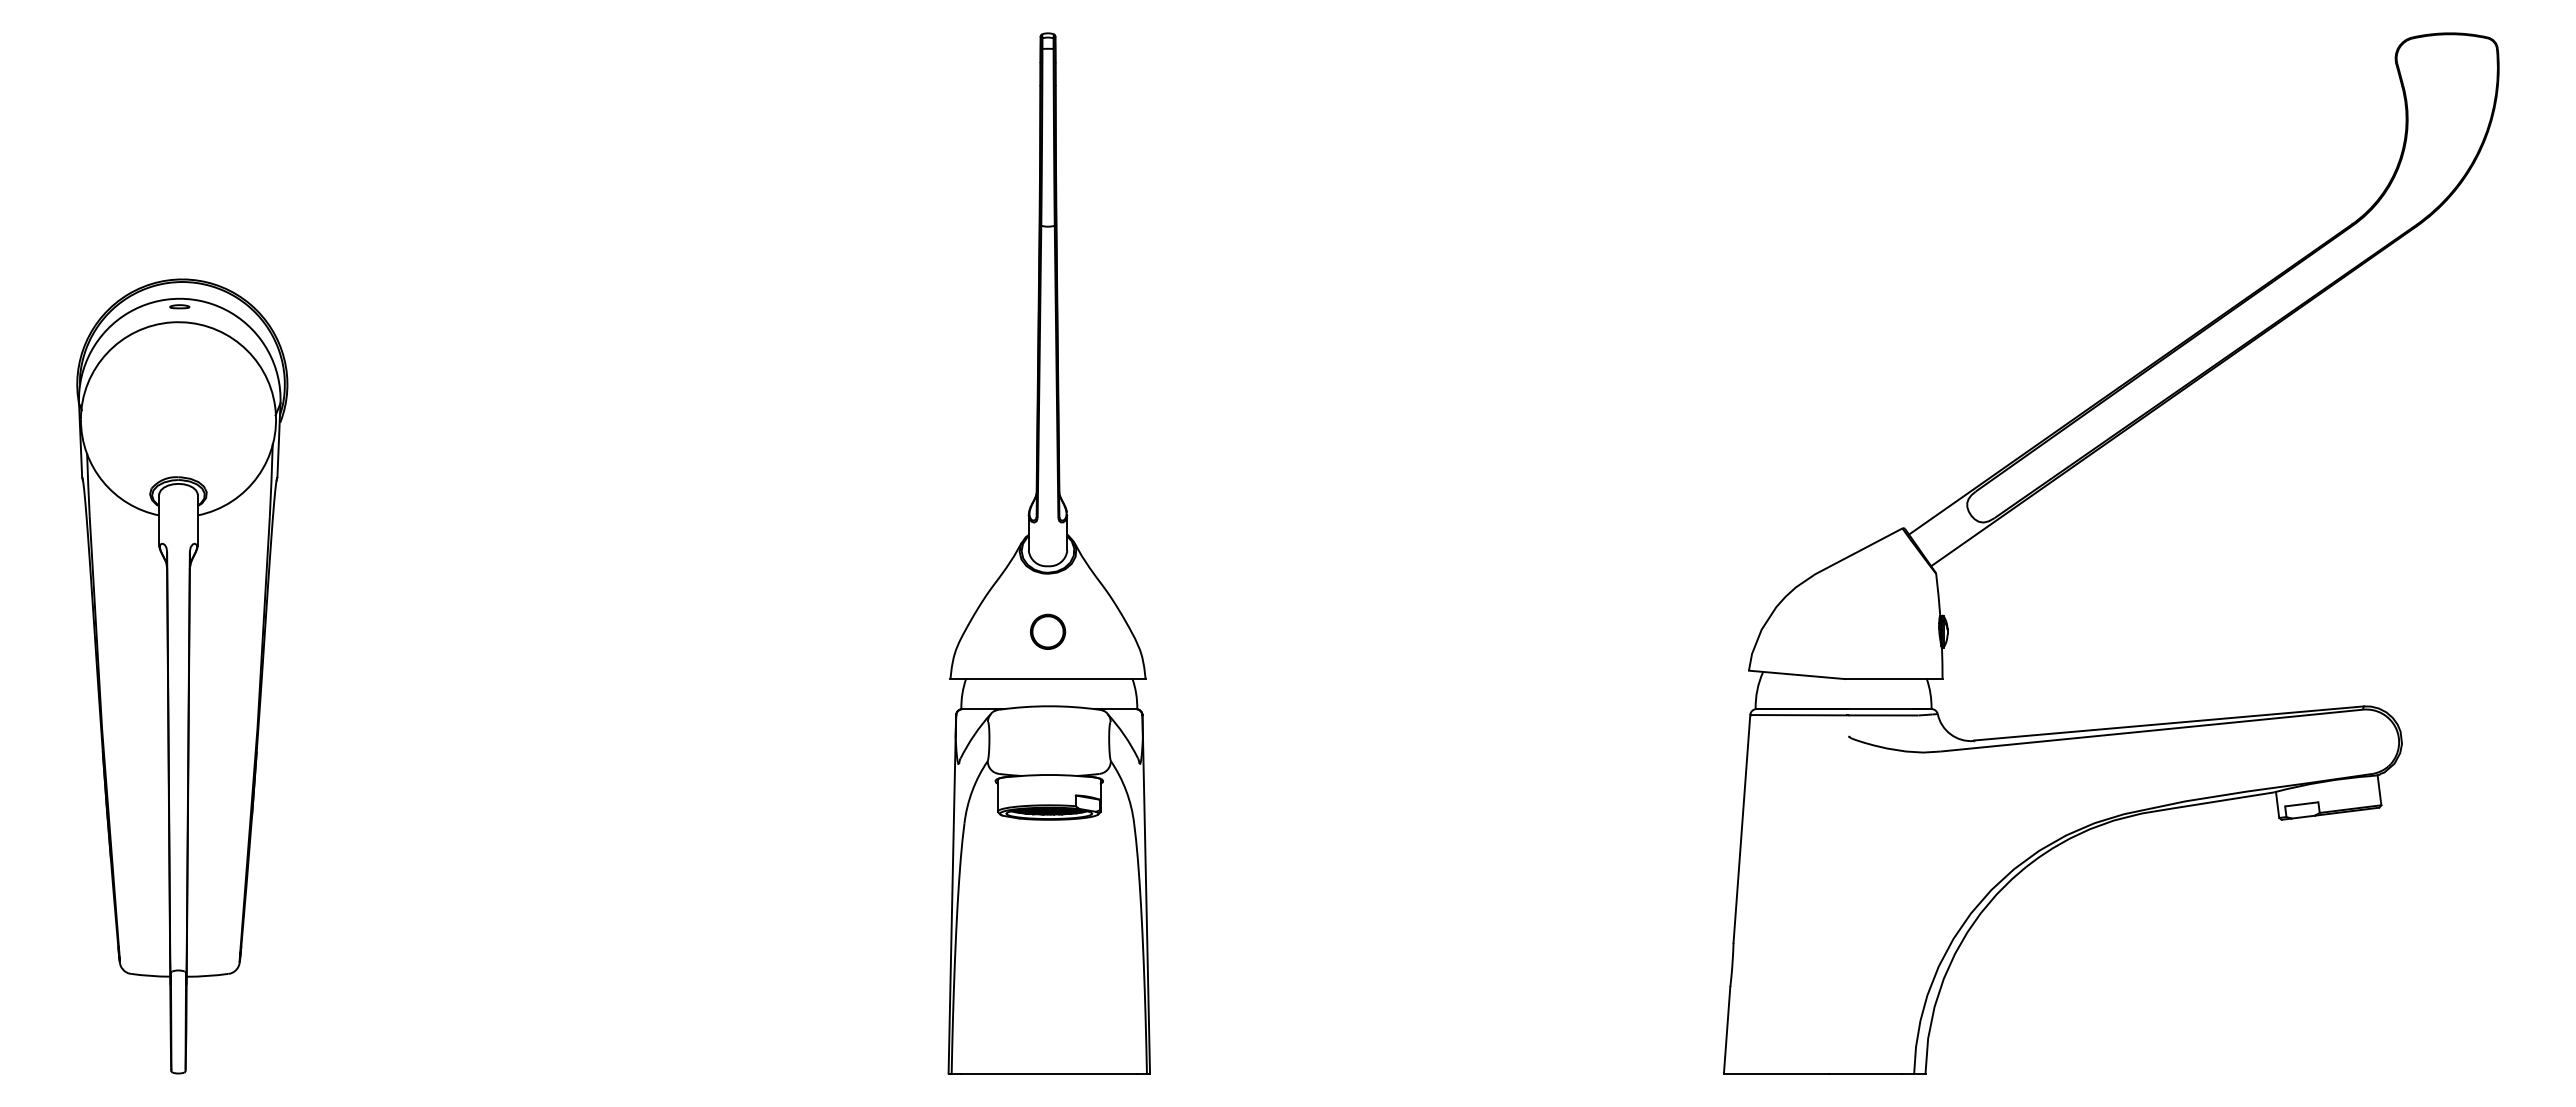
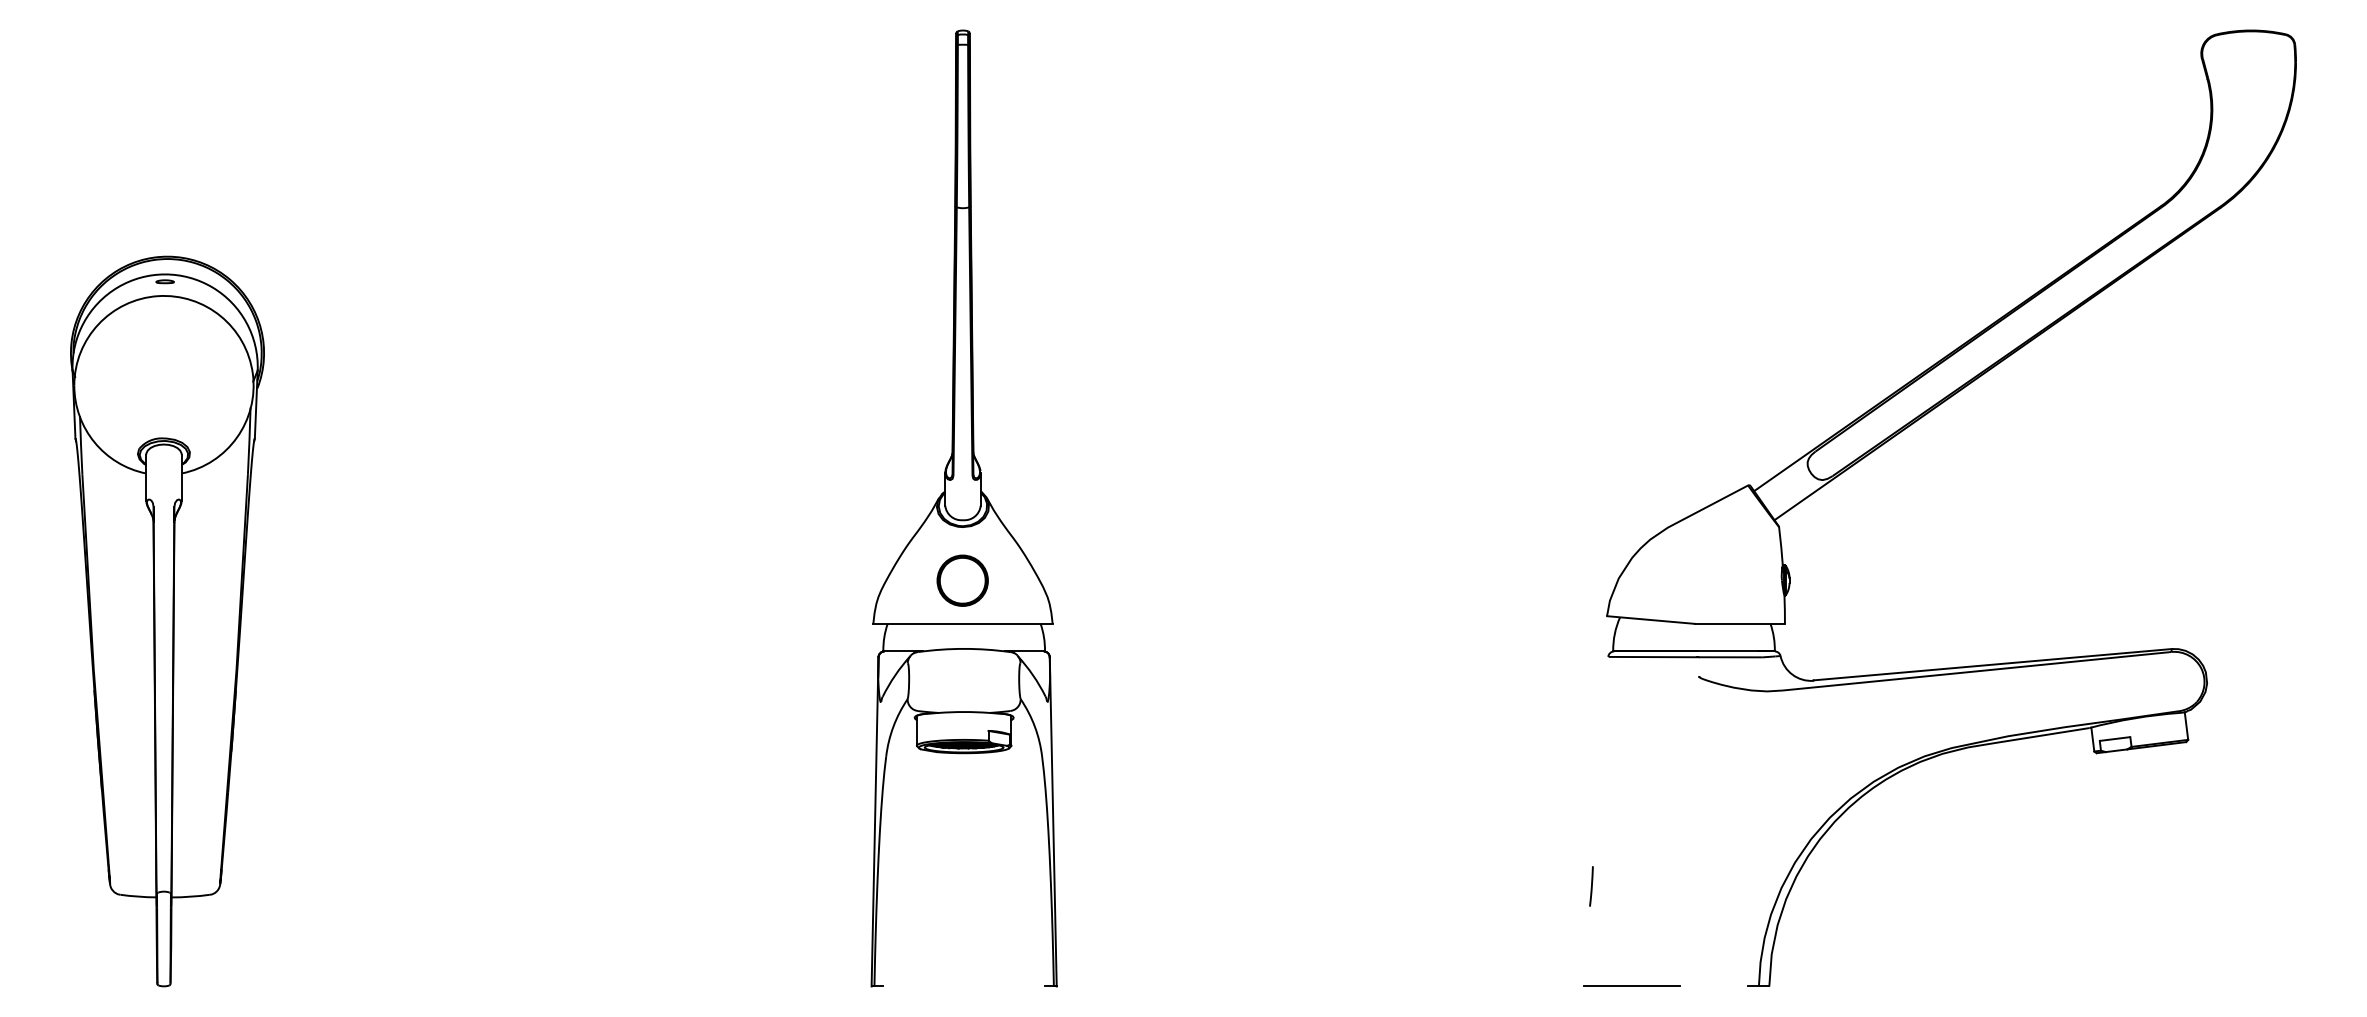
part: (1048, 631) -> (963, 580), size x1.6
line: (1741, 828) -> (1600, 761), removed
line: (1726, 1029) -> (1586, 945), removed
line: (1049, 1073) -> (964, 986), removed
line: (1865, 1073) -> (1714, 986), removed

